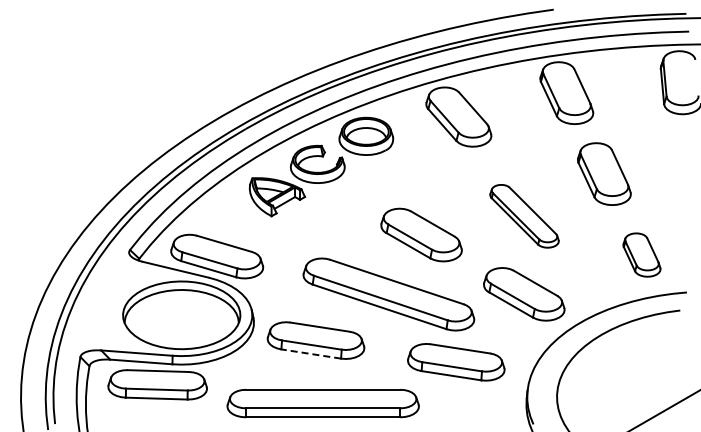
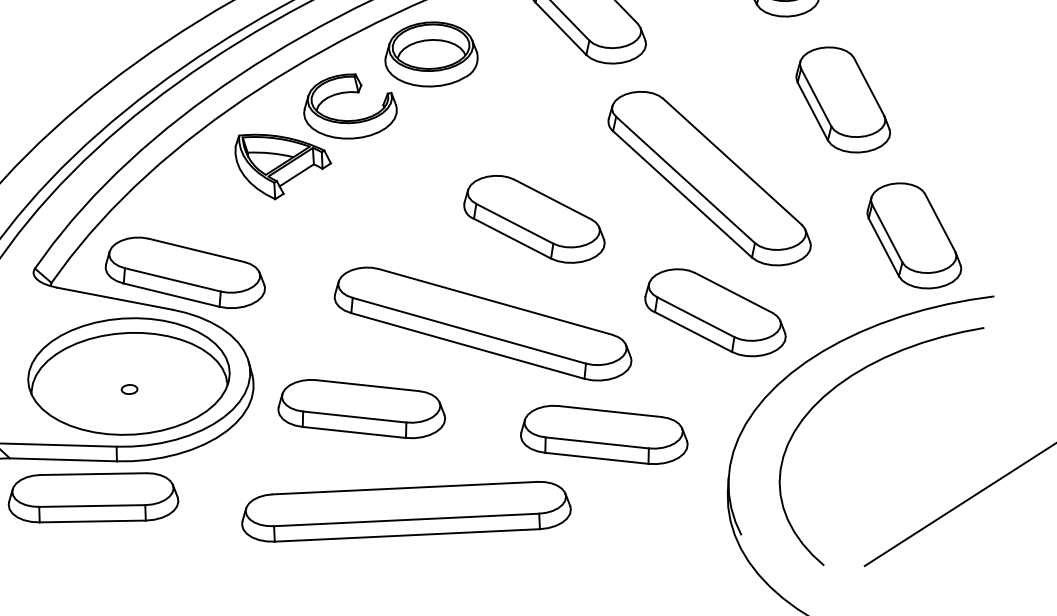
part: (524, 216) -> (709, 179), size x1.67
part: (641, 254) -> (913, 234), size x1.43
part: (181, 322) -> (129, 388), added
line: (310, 353) -> (353, 431), dashed -> solid
part: (322, 403) -> (405, 511), moved

